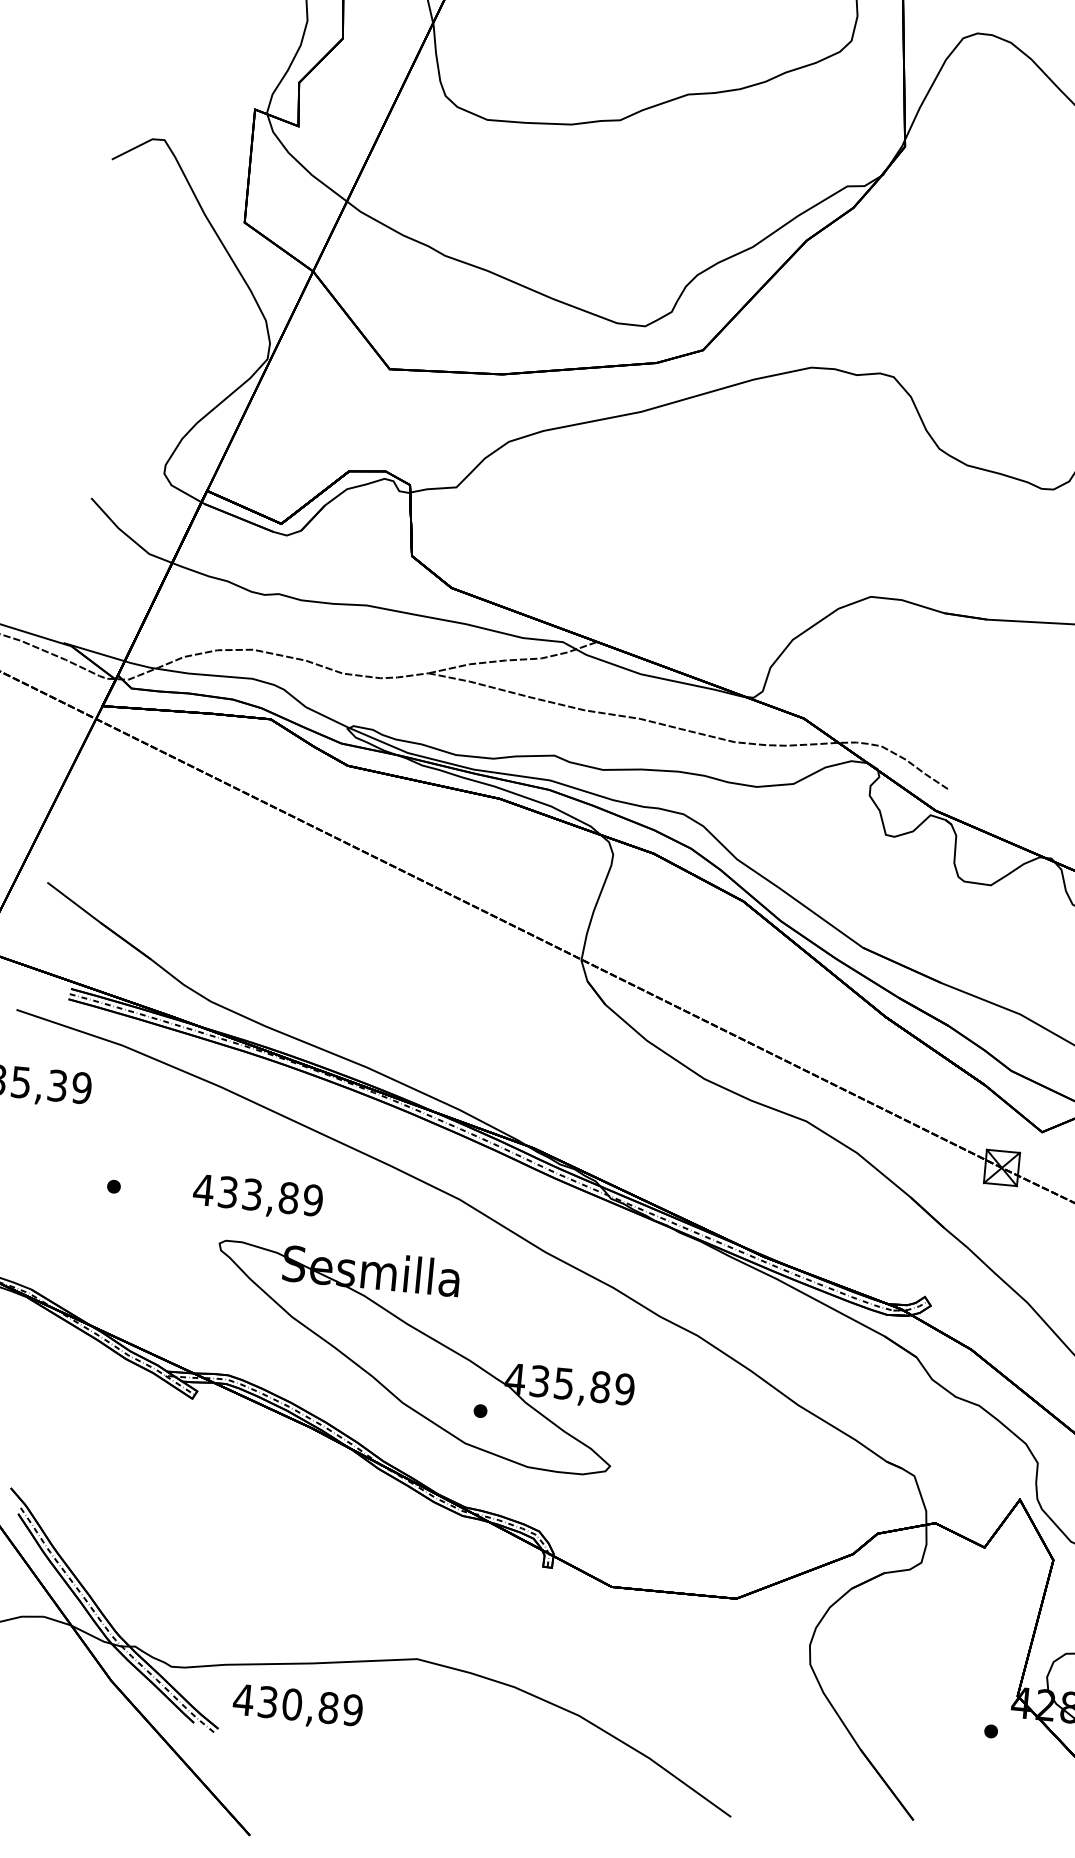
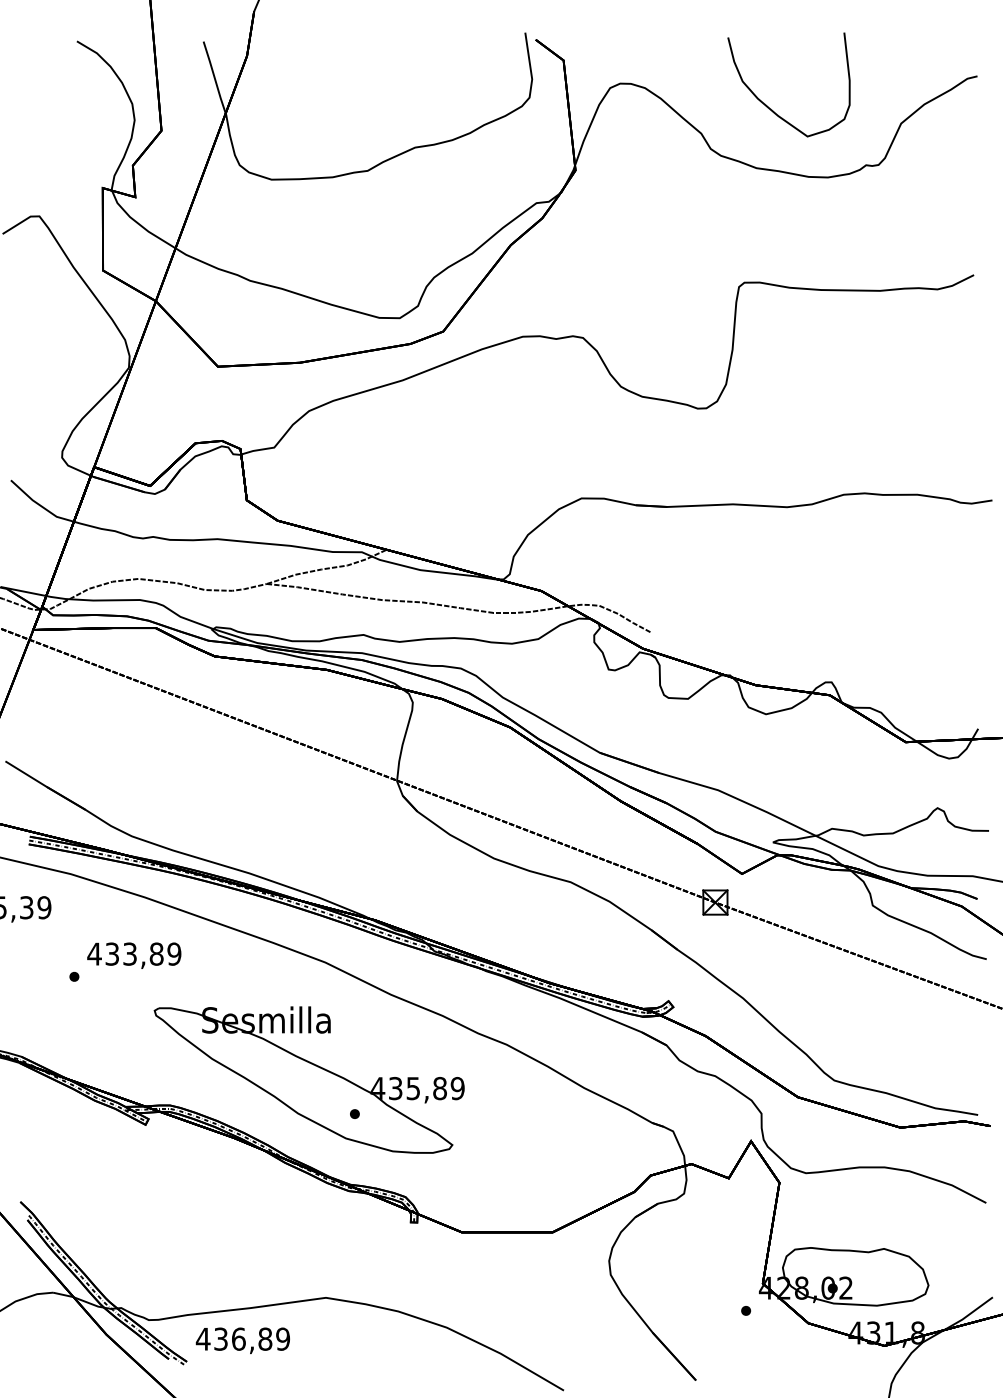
text: (258, 1197) -> (134, 955), moved
text: (291, 1703) -> (238, 1338), 430,89 -> 436,89

